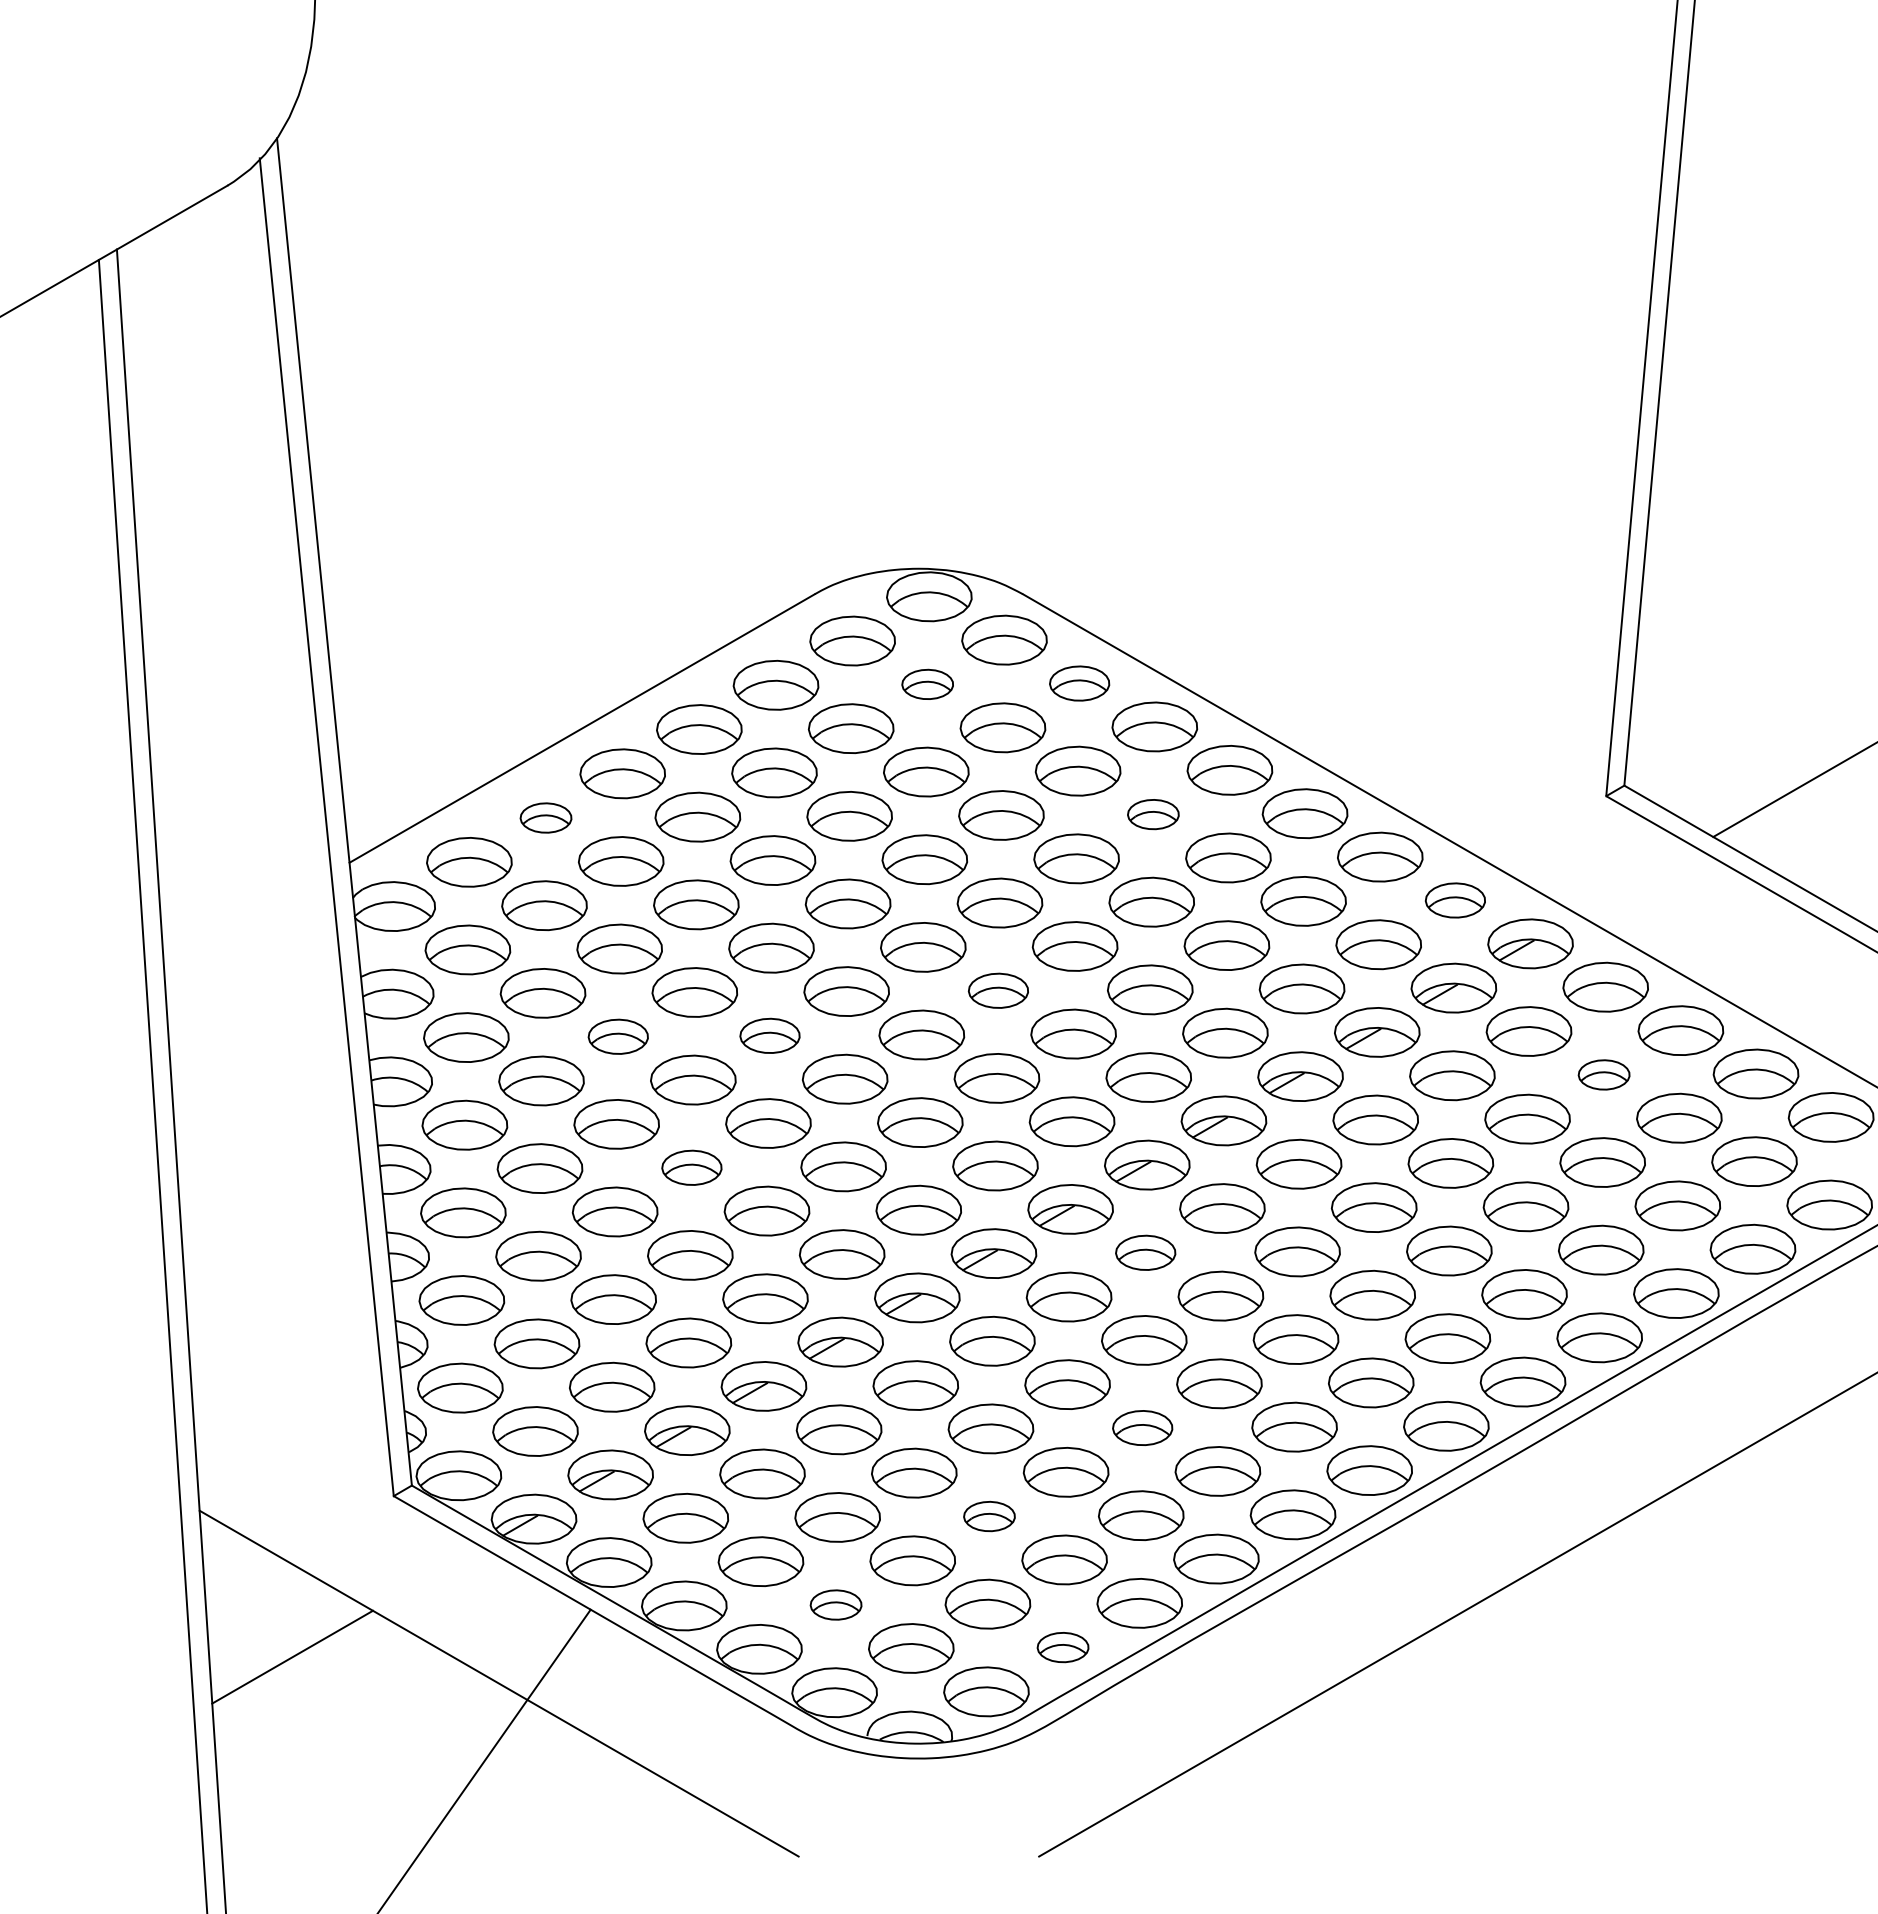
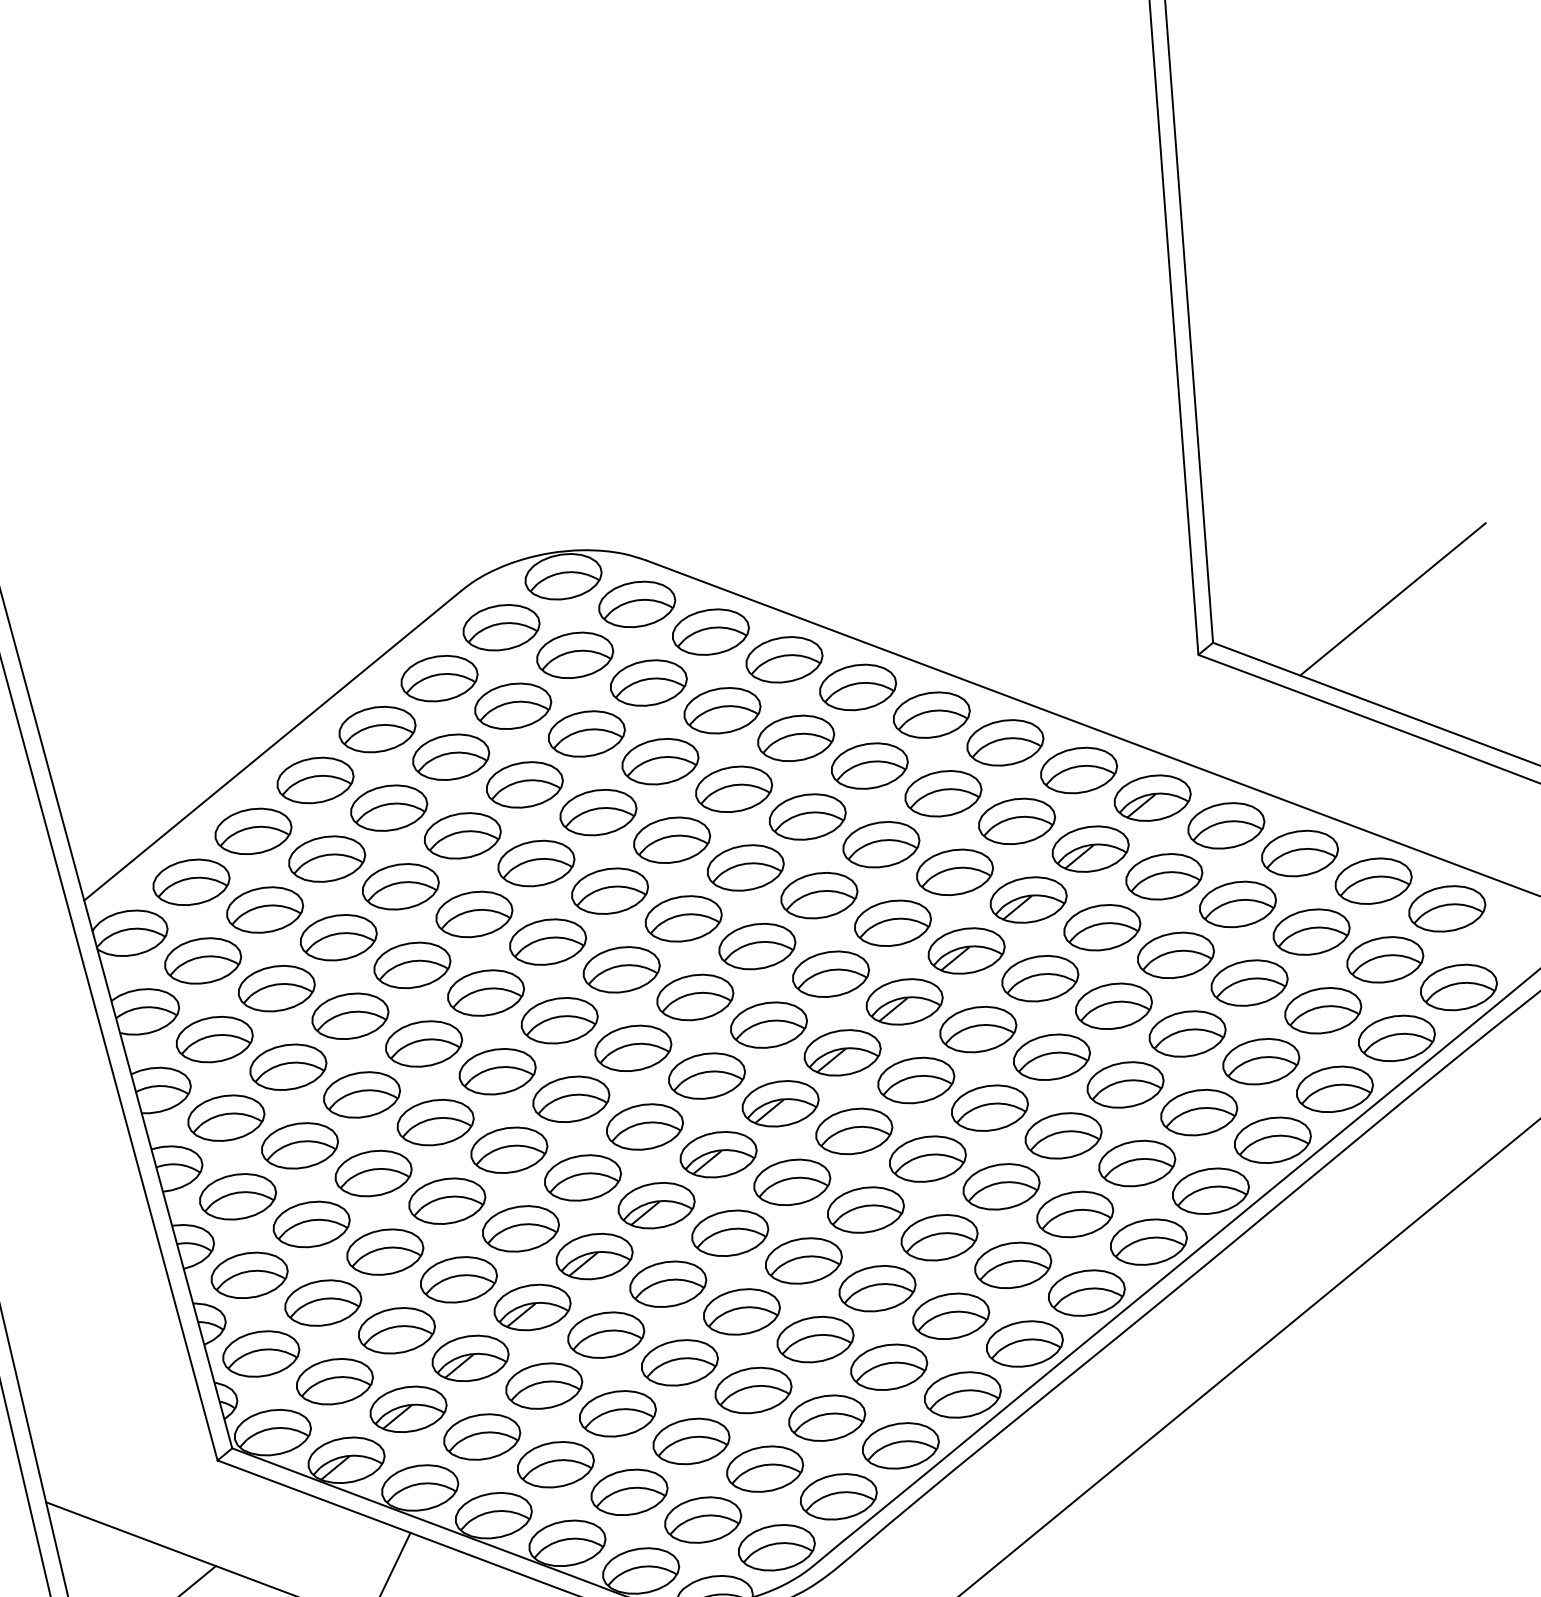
part: (1079, 683) -> (710, 632), size x1.43
part: (927, 684) -> (574, 655), size x1.67
part: (1153, 814) -> (796, 738), size x1.67
part: (545, 817) -> (252, 831), size x1.67
part: (1455, 900) -> (1079, 770), size x1.43
part: (998, 990) -> (683, 918), size x1.43
part: (769, 1035) -> (485, 992), size x1.43
part: (618, 1036) -> (350, 1016), size x1.43
part: (1603, 1074) -> (1237, 904), size x1.67
part: (691, 1167) -> (435, 1122), size x1.43
part: (1145, 1252) -> (853, 1131), size x1.43
part: (1142, 1427) -> (877, 1288), size x1.43
part: (989, 1516) -> (753, 1390), size x1.67
part: (835, 1604) -> (628, 1491), size x1.67
part: (1062, 1647) -> (838, 1496), size x1.67

